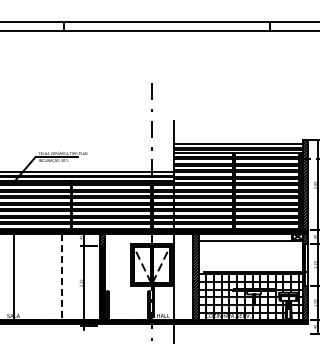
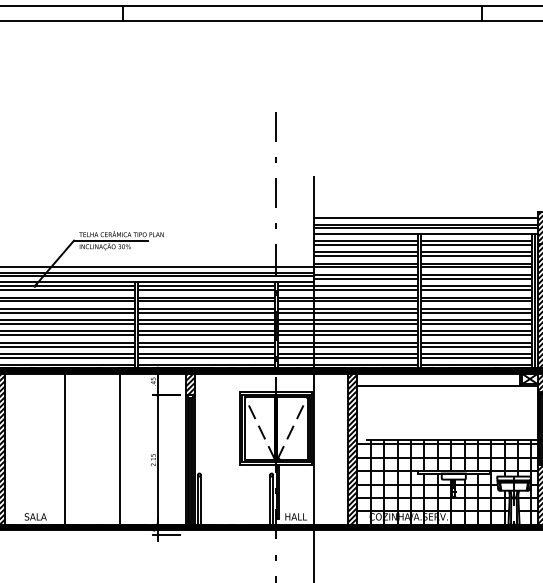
line: (13, 276) -> (65, 448), moved
line: (61, 277) -> (119, 450), dashed -> solid

